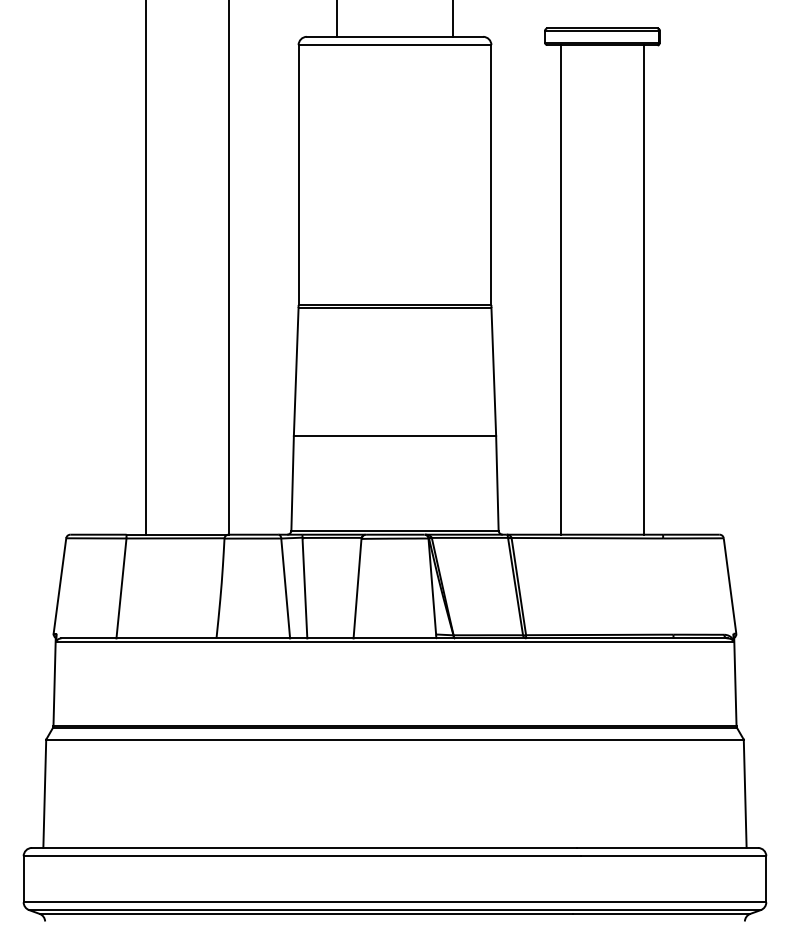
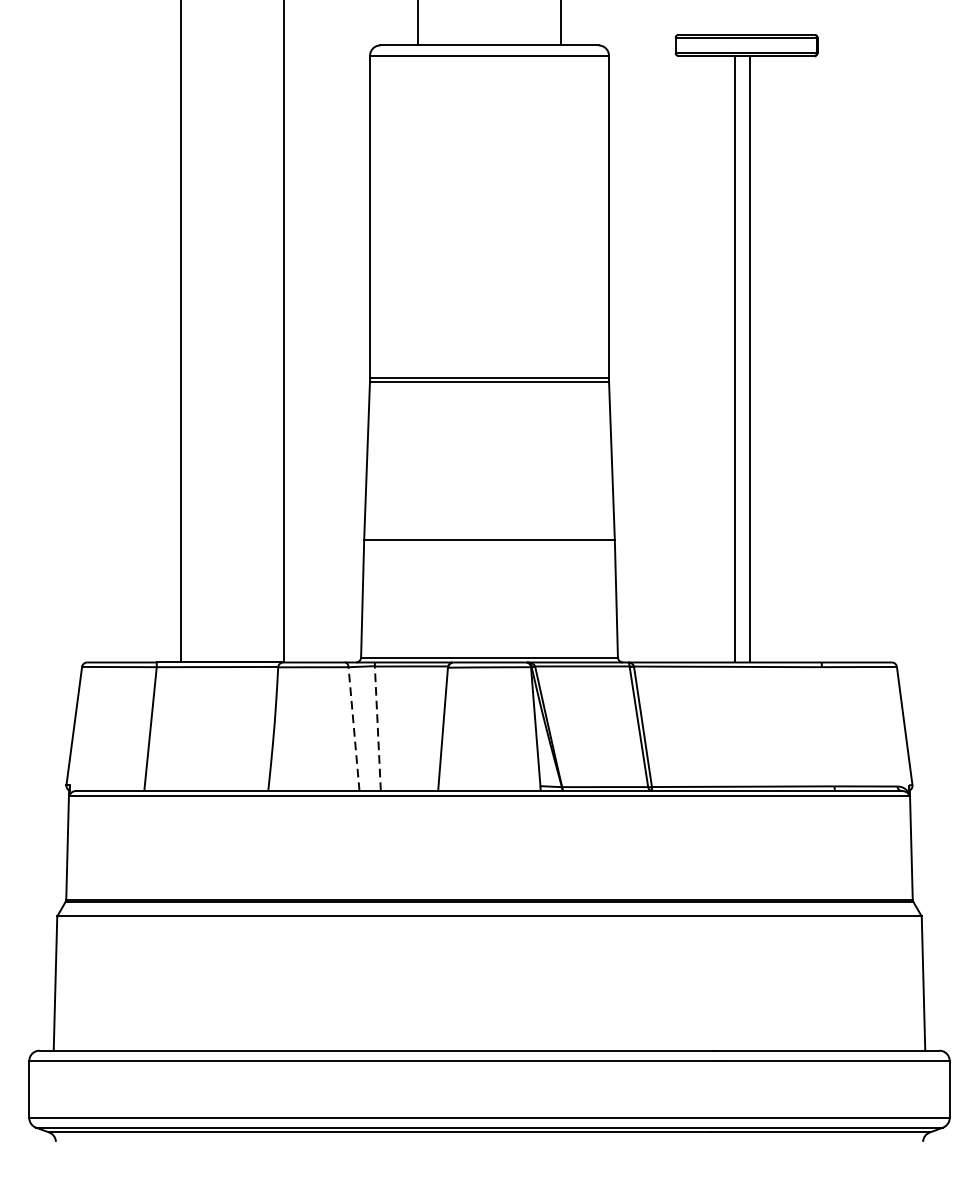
line: (560, 289) -> (734, 358), moved
line: (643, 289) -> (749, 358), moved
line: (285, 587) -> (353, 727), solid -> dashed
line: (304, 587) -> (377, 727), solid -> dashed

